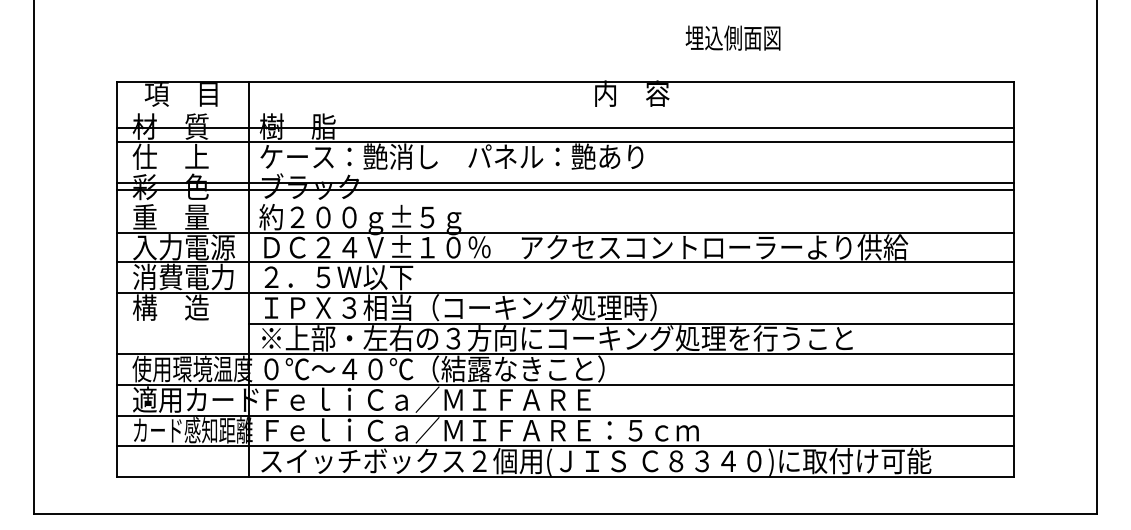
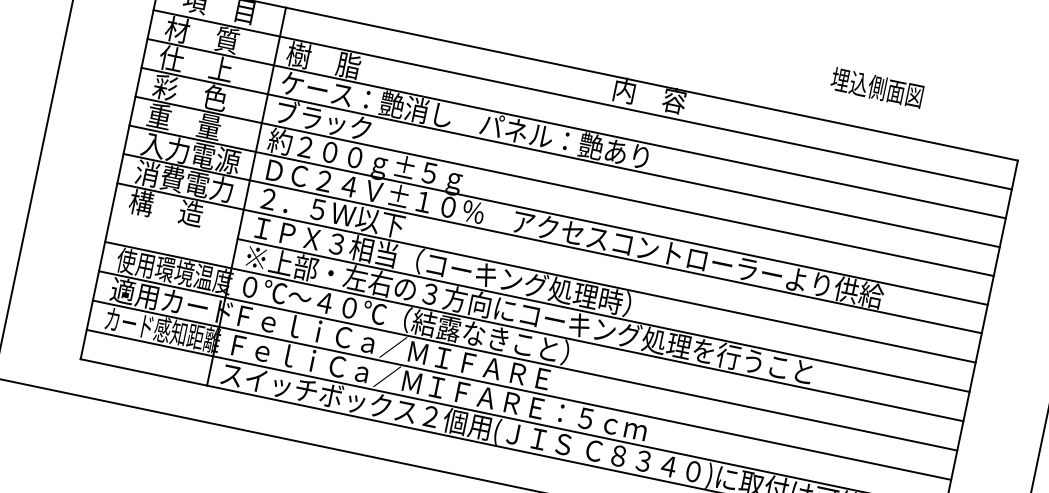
text: (732, 37) -> (876, 87), moved
line: (565, 127) -> (582, 99), moved
line: (565, 183) -> (564, 186), moved
line: (565, 190) -> (570, 157), moved

